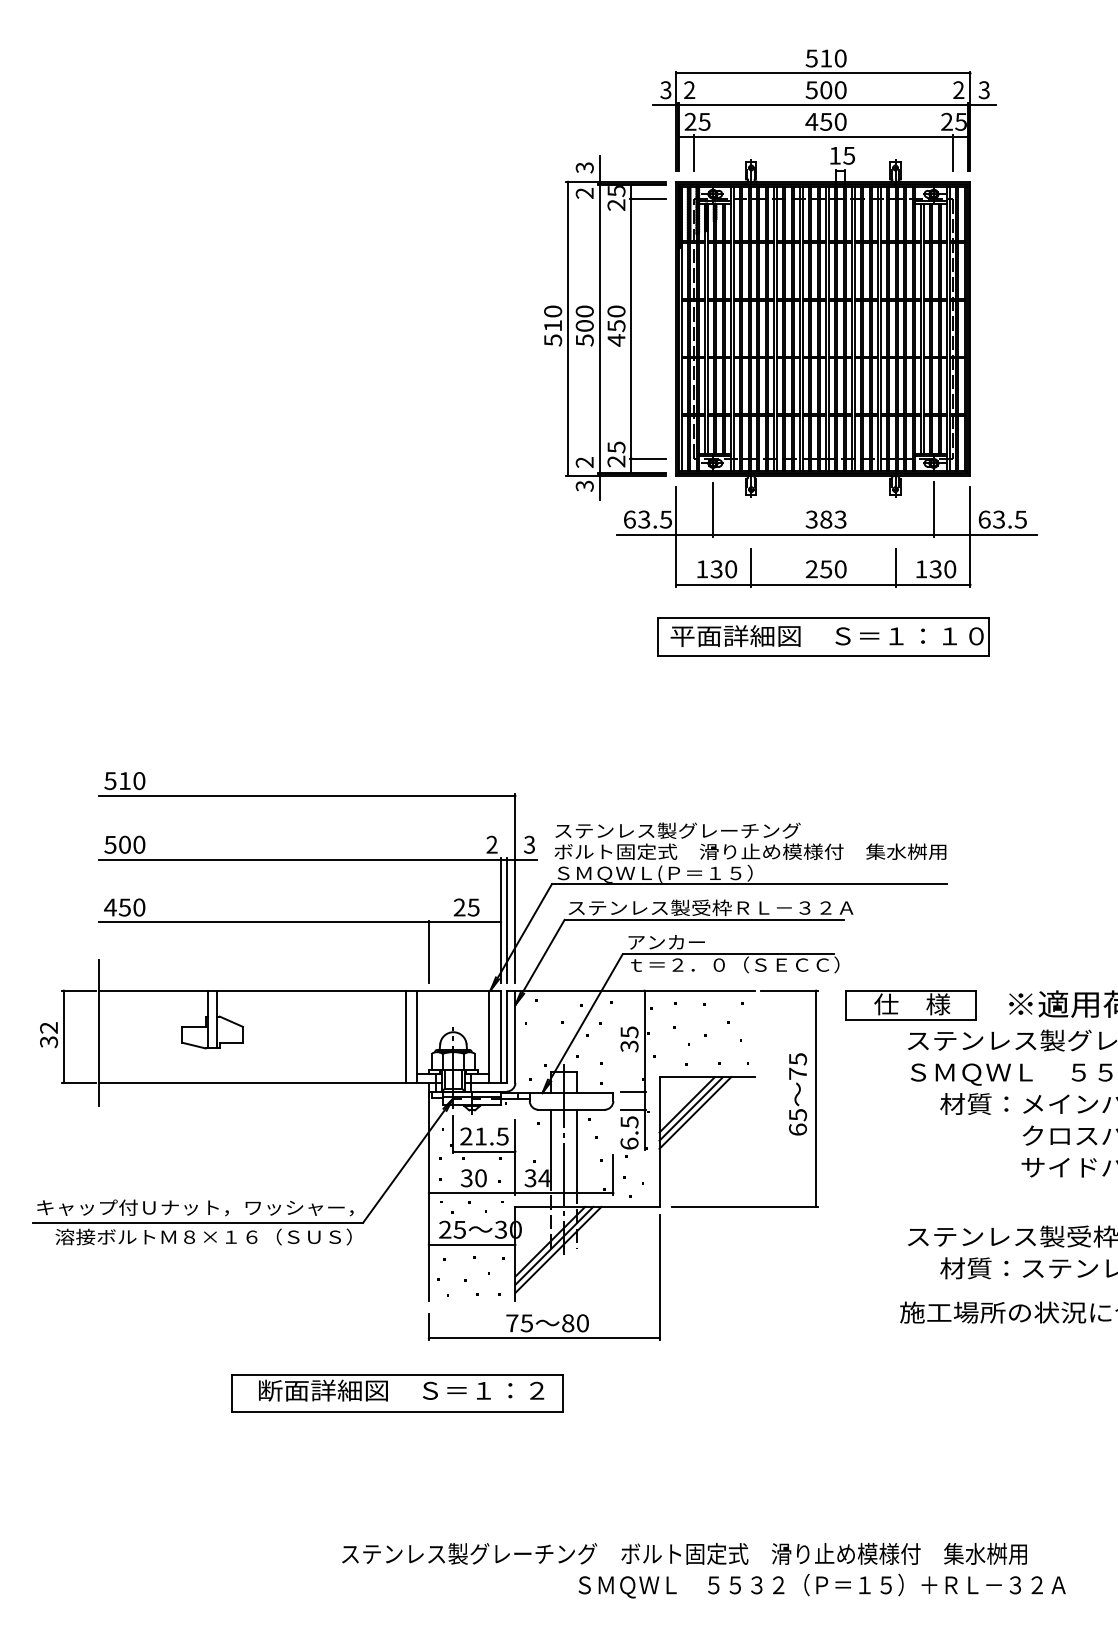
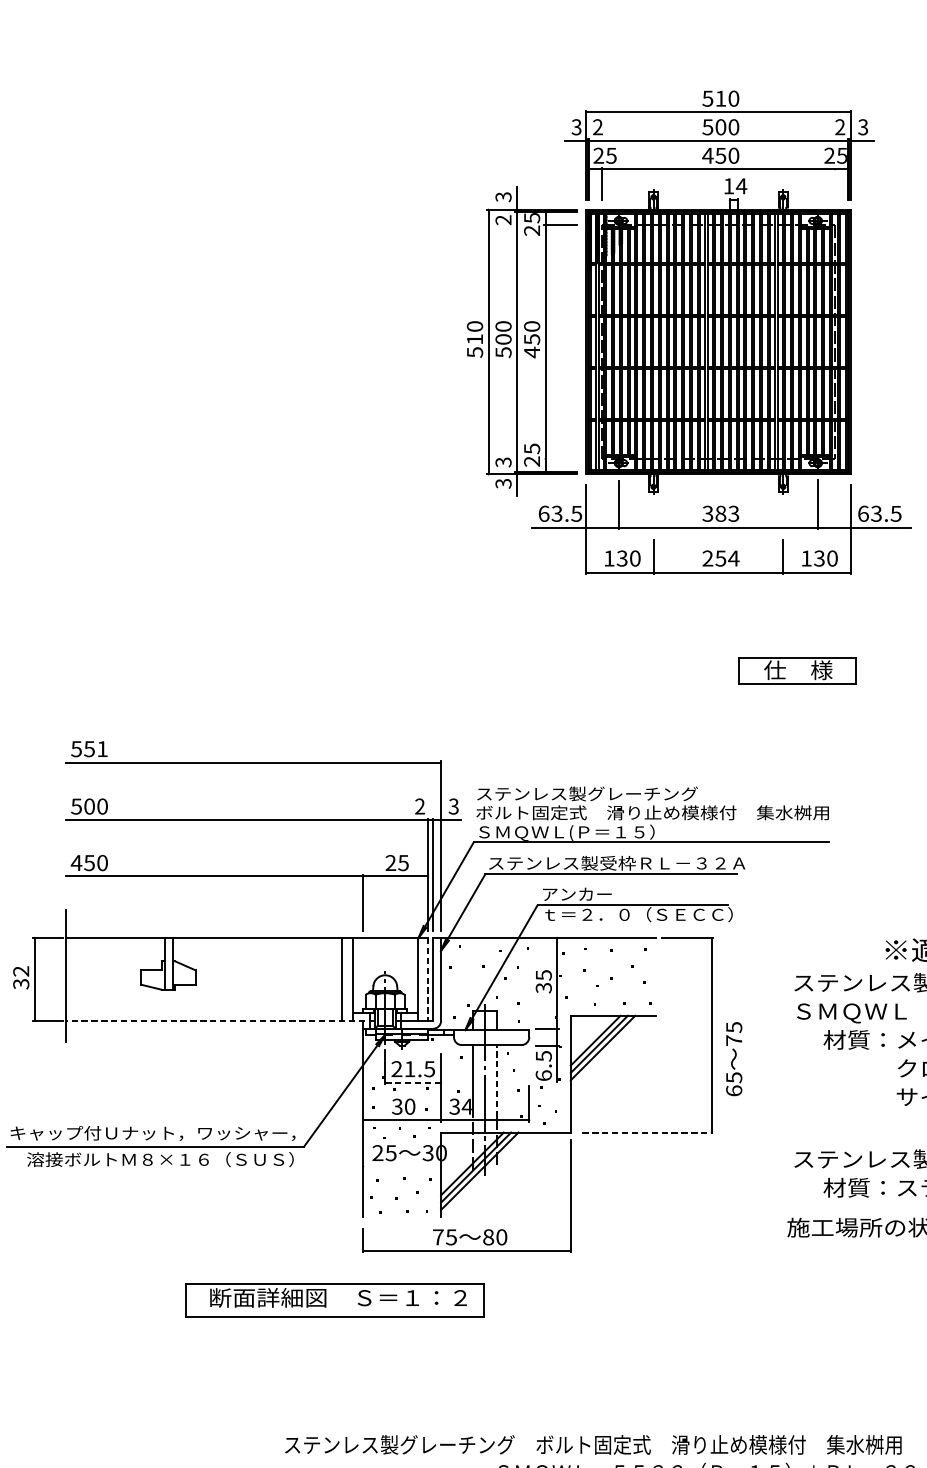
line: (953, 153) -> (835, 184), removed
text: (848, 155) -> (740, 186), 15 -> 14
line: (647, 458) -> (560, 458), removed
text: (584, 462) -> (503, 462), 2 -> 3
text: (840, 569) -> (733, 558), 250 -> 254
part: (823, 636) -> (718, 619), removed
text: (131, 781) -> (95, 749), 510 -> 551
part: (910, 1005) -> (796, 671), moved
line: (500, 1037) -> (427, 980), solid -> dashed
line: (270, 1082) -> (220, 1020), solid -> dashed
text: (797, 1094) -> (733, 1059), moved
line: (577, 1149) -> (496, 1080), solid -> dashed
line: (484, 1151) -> (413, 1082), solid -> dashed
line: (745, 1206) -> (648, 1132), solid -> dashed
line: (471, 1244) -> (401, 1166), removed

